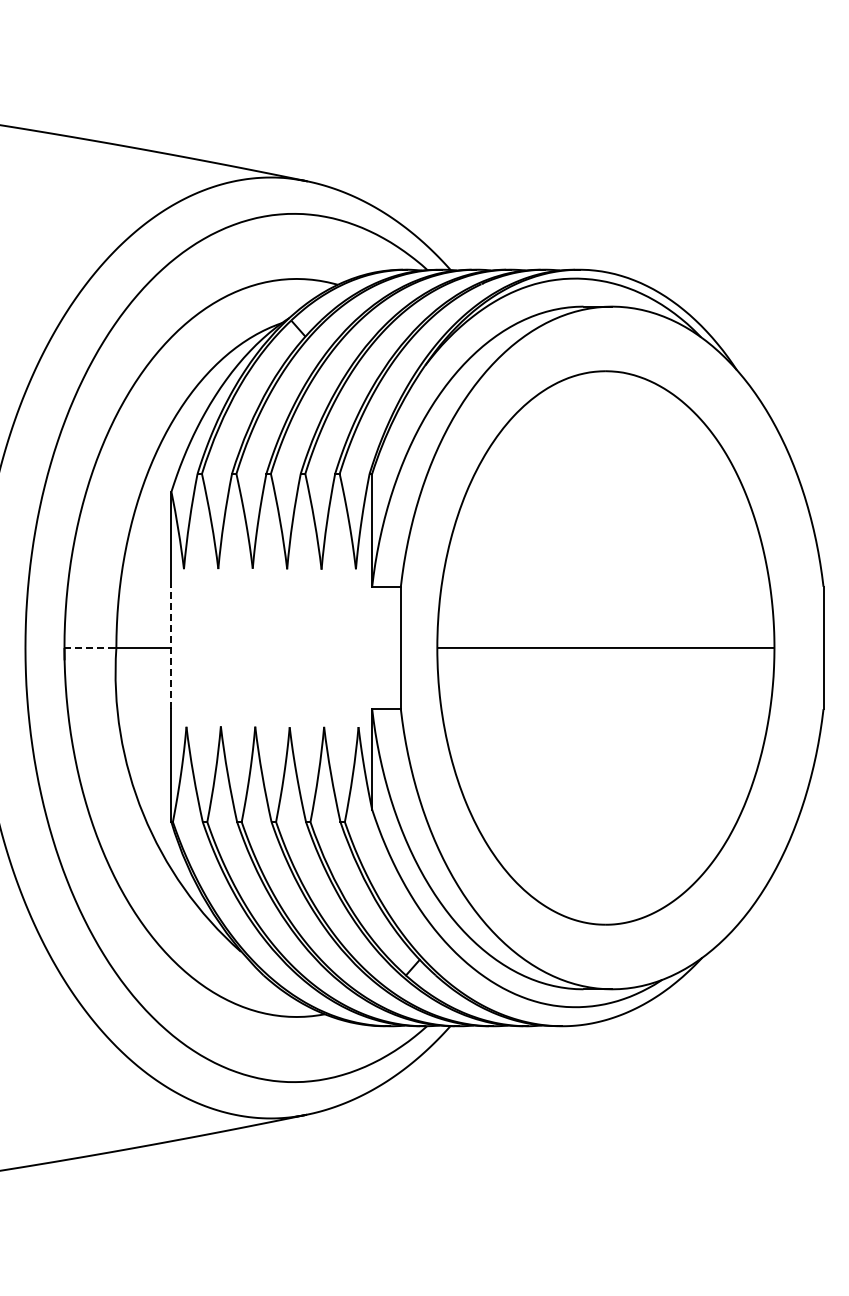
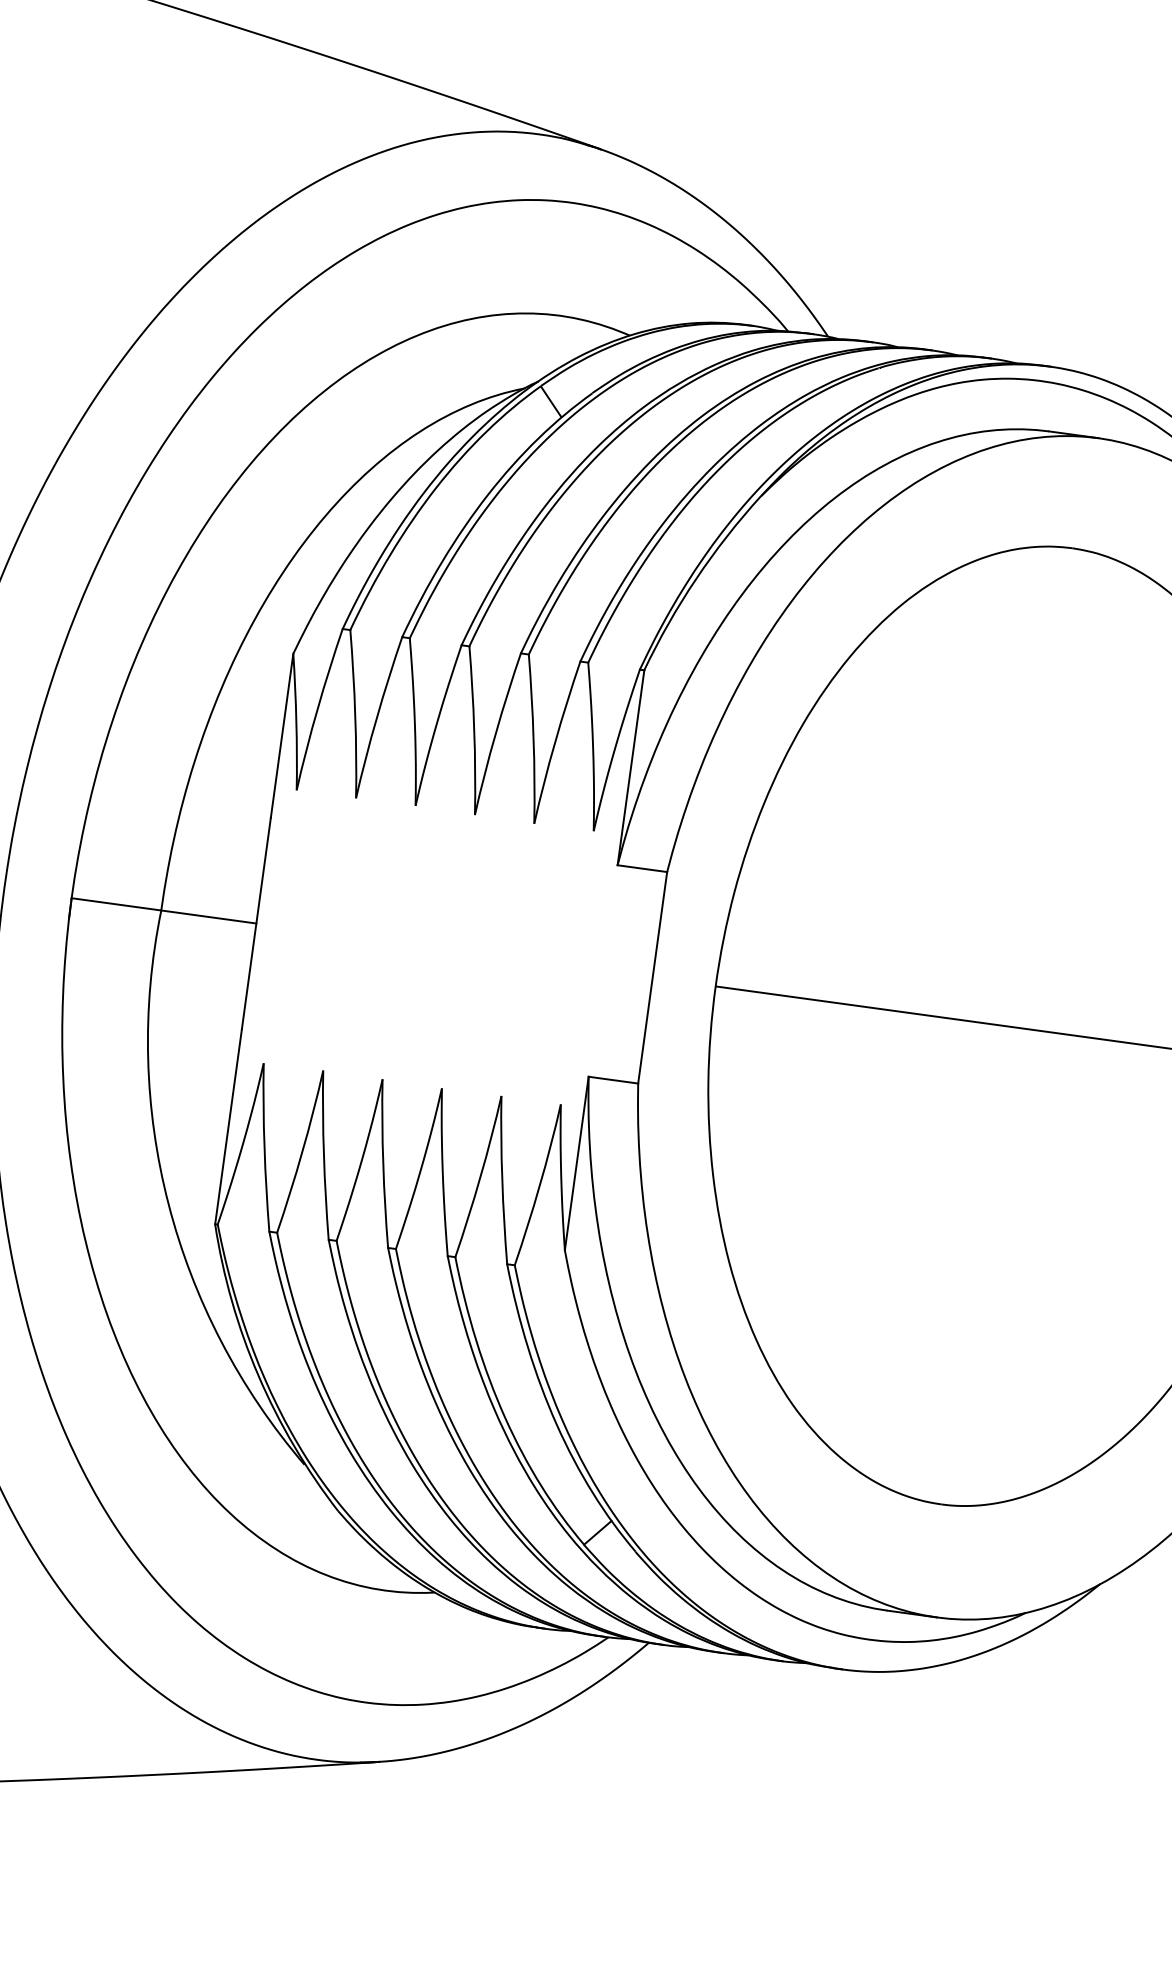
line: (90, 647) -> (116, 903), dashed -> solid
line: (171, 647) -> (256, 922), dashed -> solid

